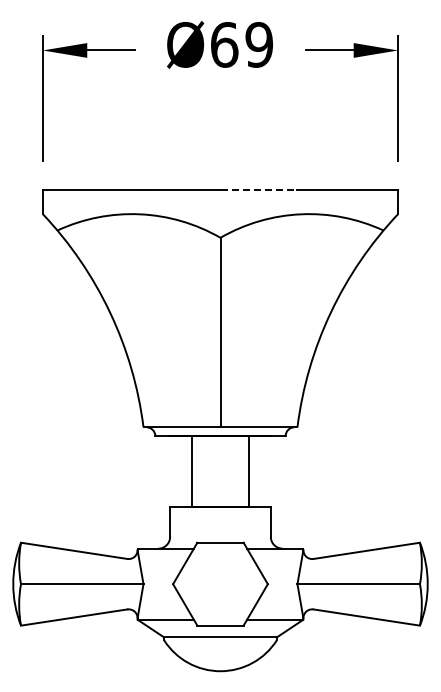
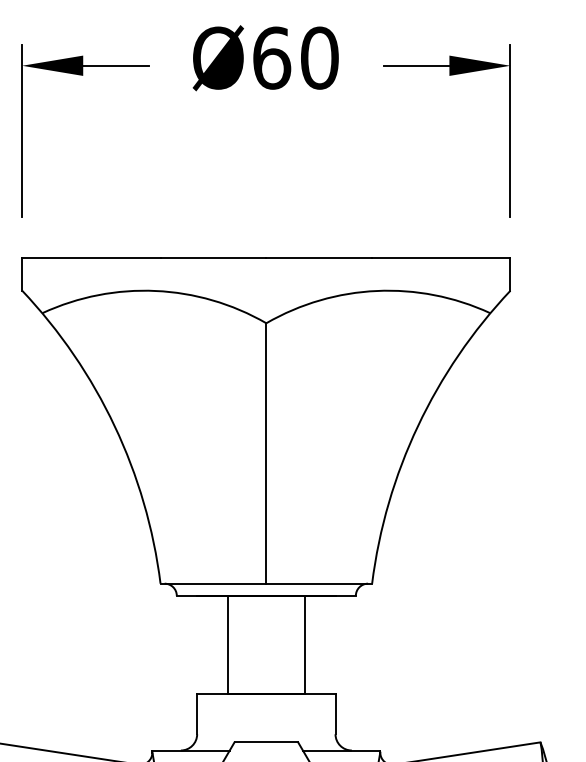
text: (259, 44) -> (319, 57), Ø69 -> Ø60
line: (259, 190) -> (319, 258), dashed -> solid

